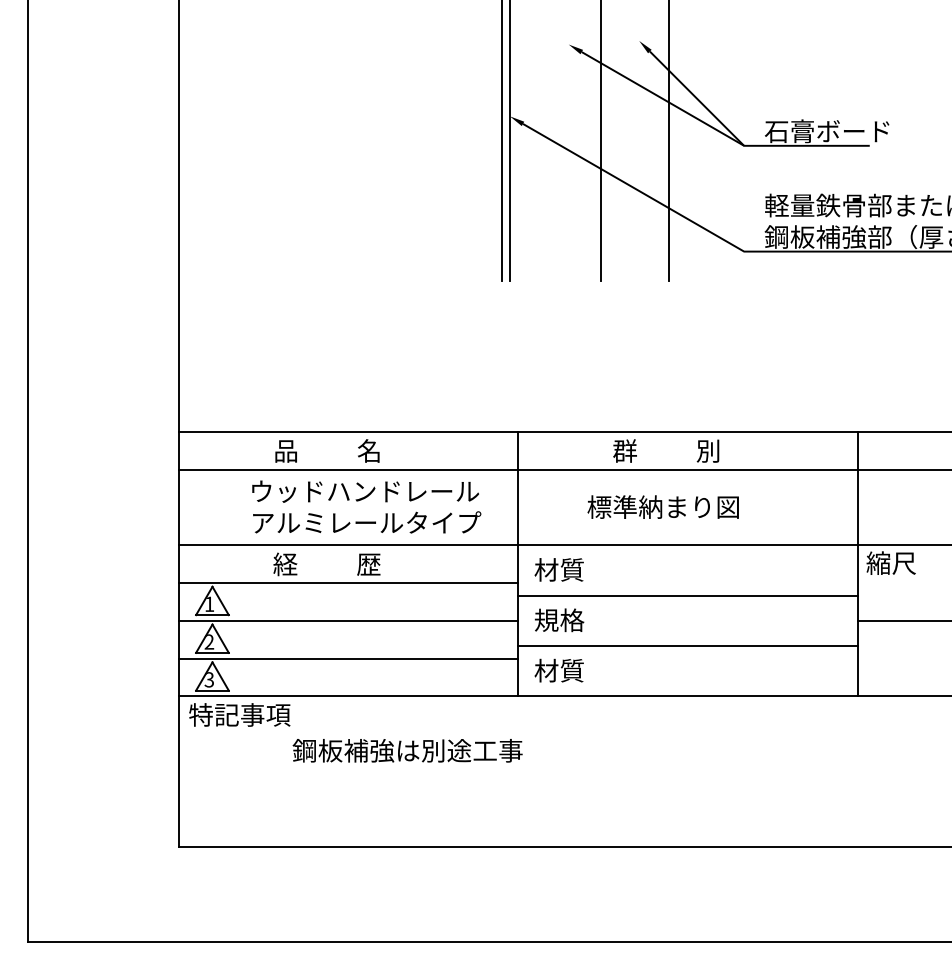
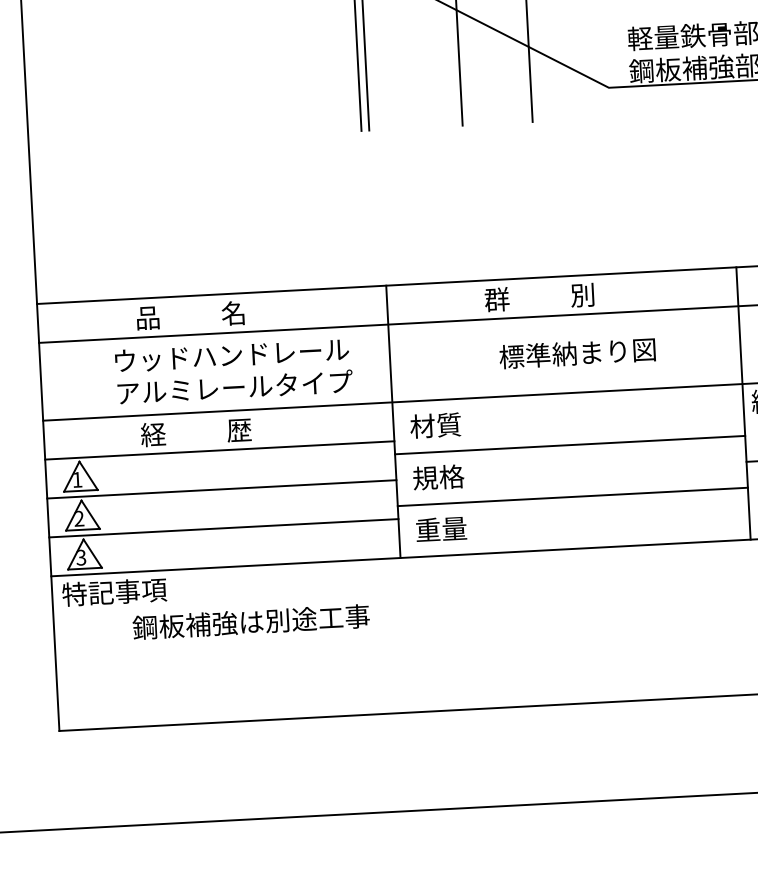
text: (662, 506) -> (576, 352), moved
text: (559, 670) -> (441, 529), 材質 -> 重量
text: (407, 750) -> (251, 621), moved

